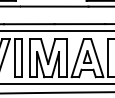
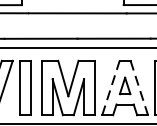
line: (77, 58) -> (110, 88), solid -> dashed
line: (97, 58) -> (139, 88), solid -> dashed

